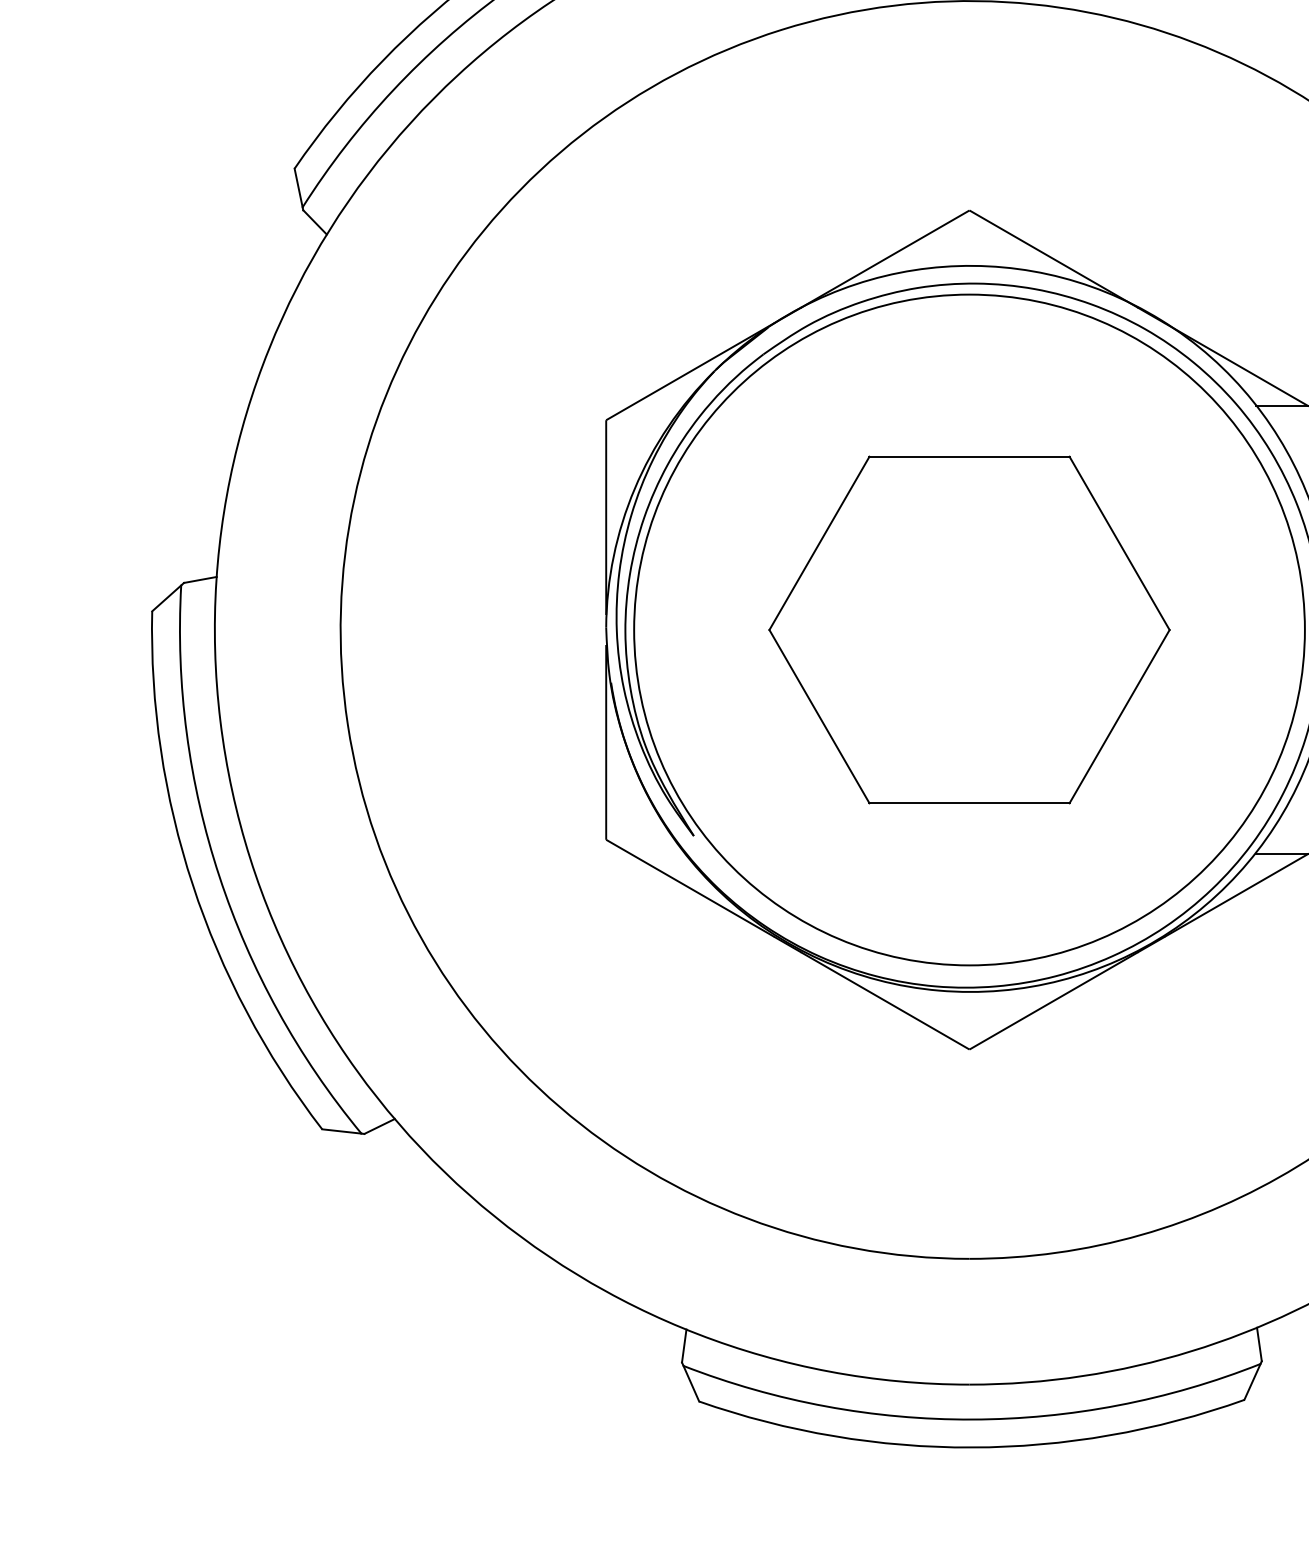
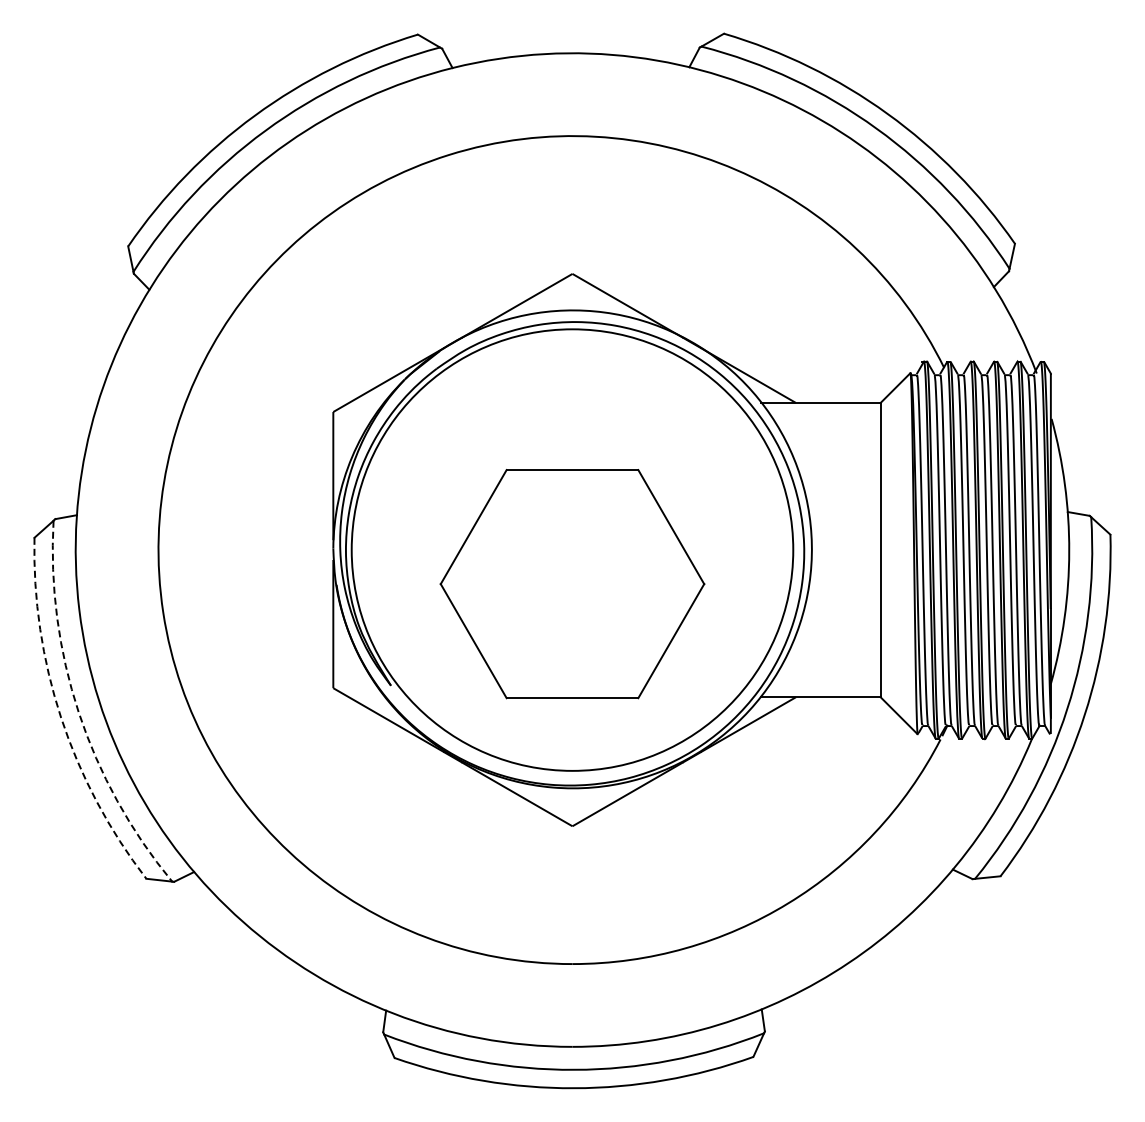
part: (969, 630) -> (572, 584), moved
arc: (219, 876) -> (78, 712), solid -> dashed
arc: (193, 884) -> (61, 717), solid -> dashed

